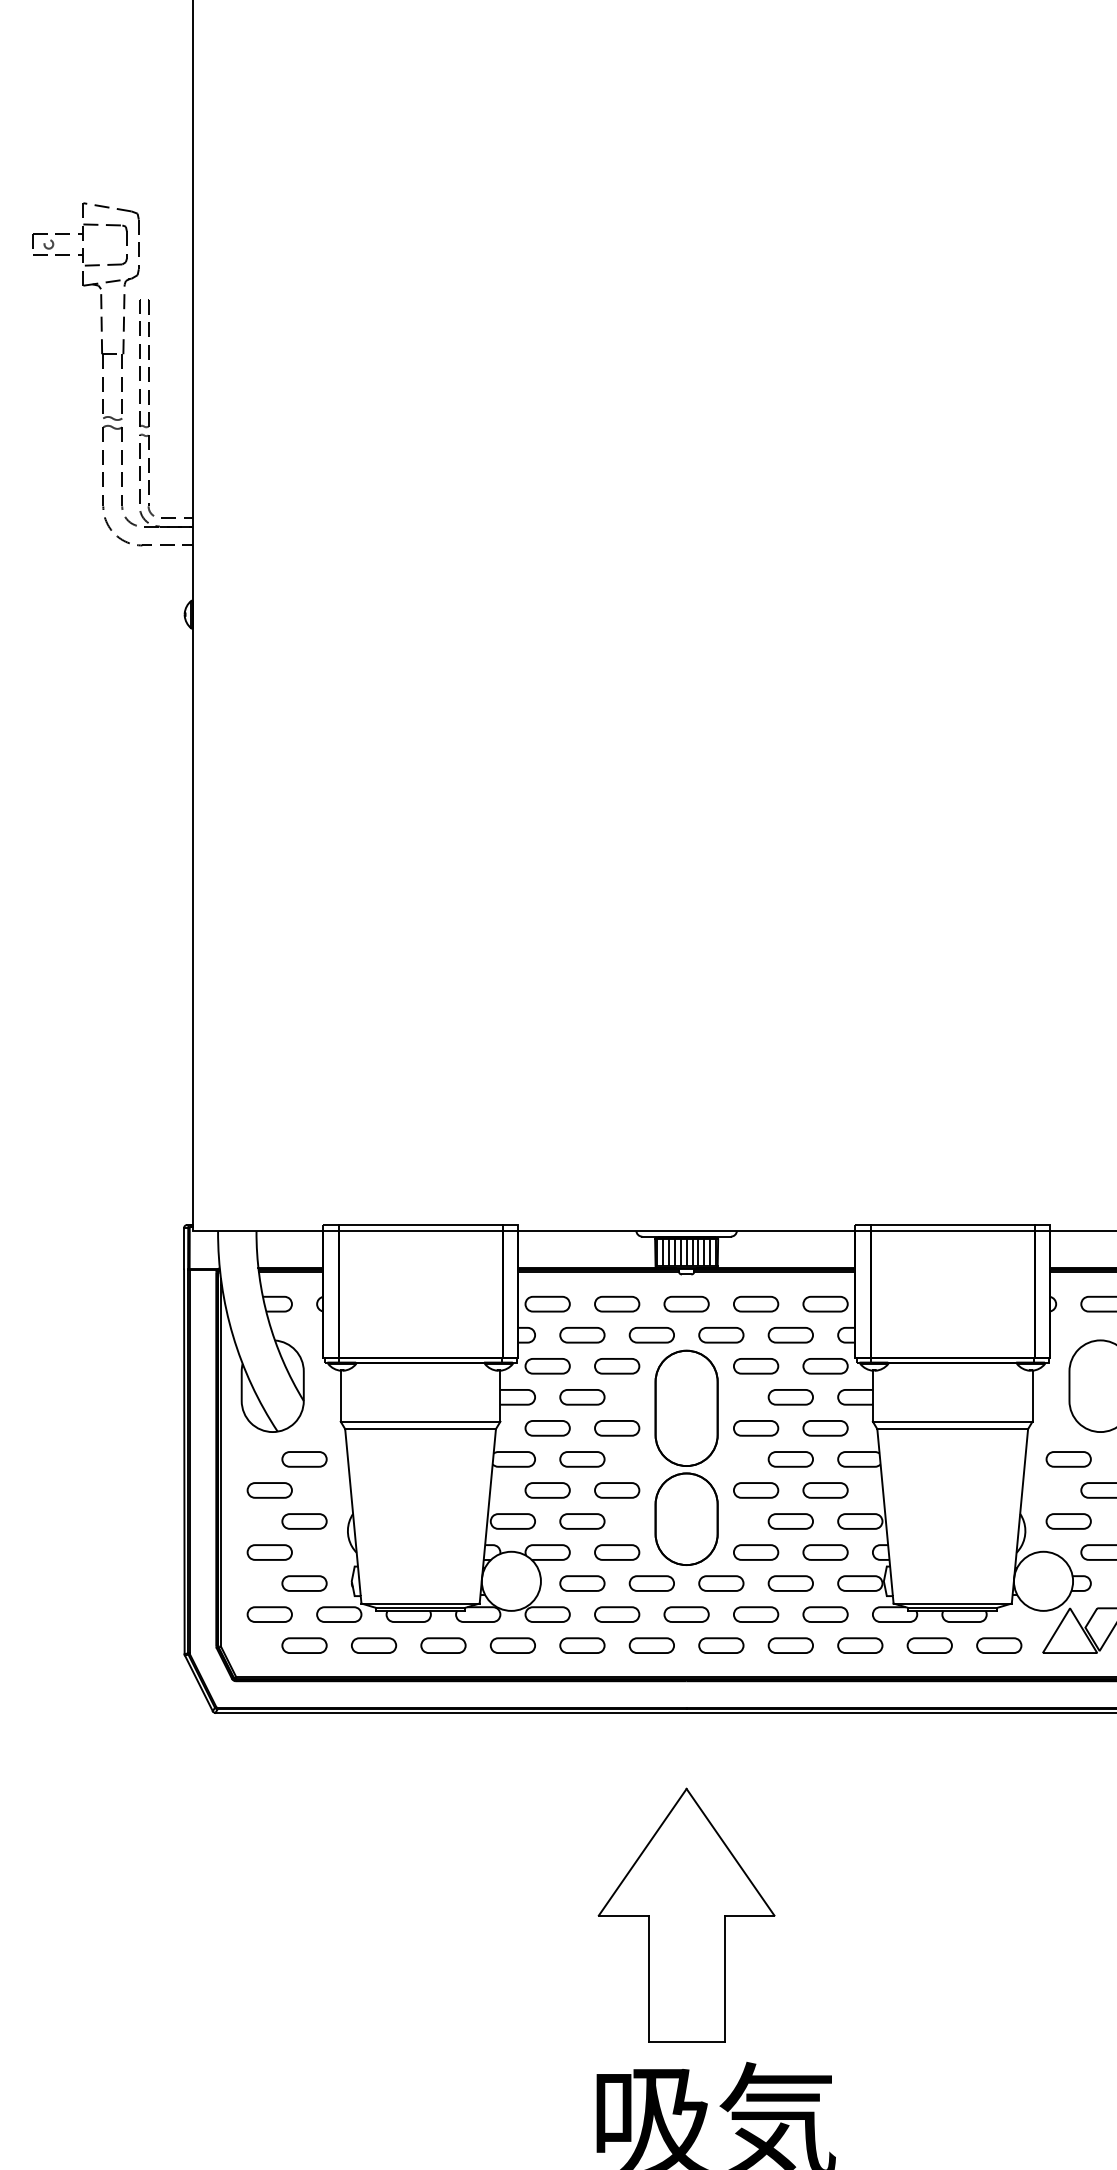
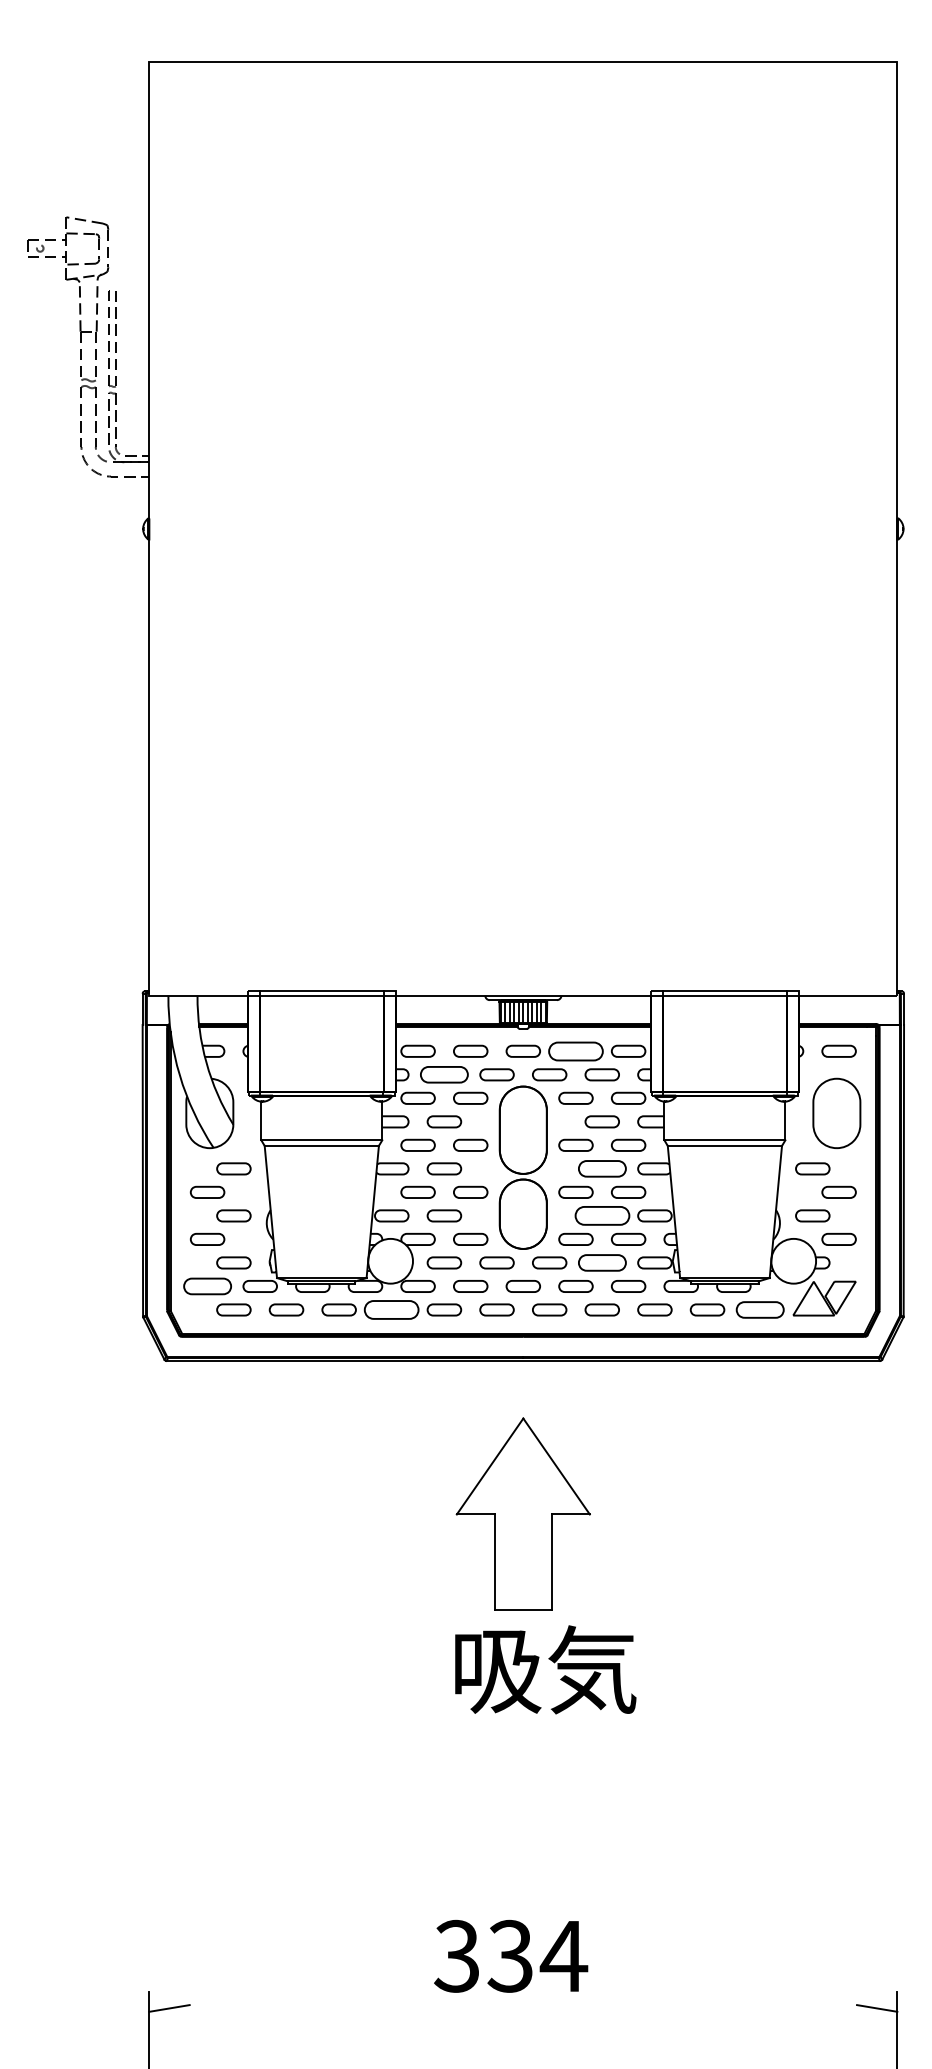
part: (755, 1303) -> (575, 1050), size x1.6
part: (582, 1334) -> (444, 1074), size x1.4
part: (789, 1458) -> (601, 1168), size x1.4
part: (789, 1520) -> (601, 1215), size x1.6
part: (789, 1582) -> (601, 1262), size x1.4
part: (269, 1614) -> (207, 1286), size x1.4
part: (512, 1645) -> (391, 1309), size x1.6
part: (998, 1645) -> (759, 1309), size x1.4

